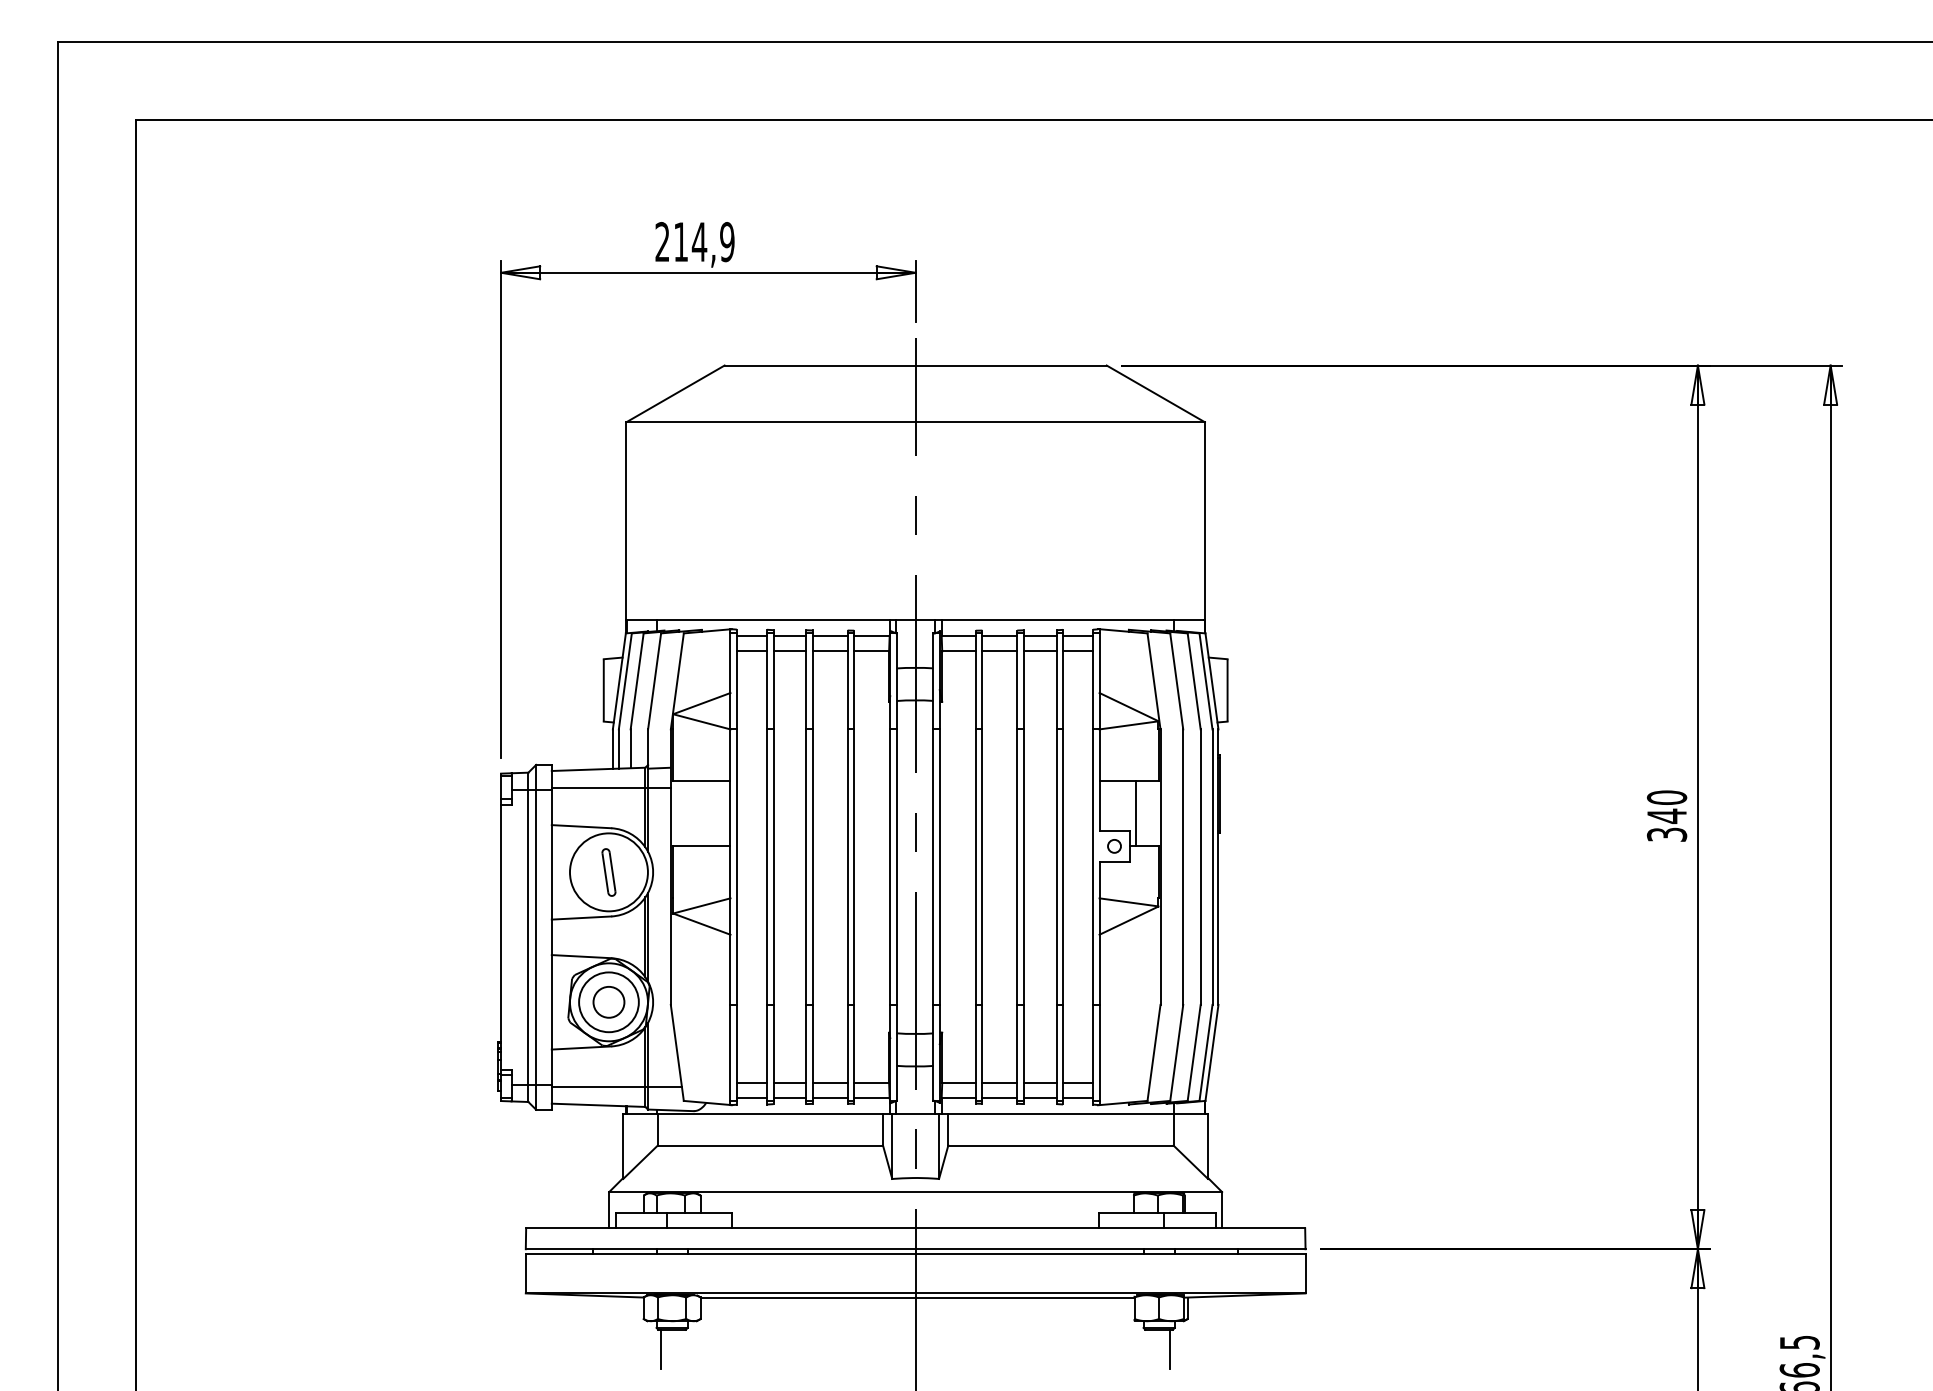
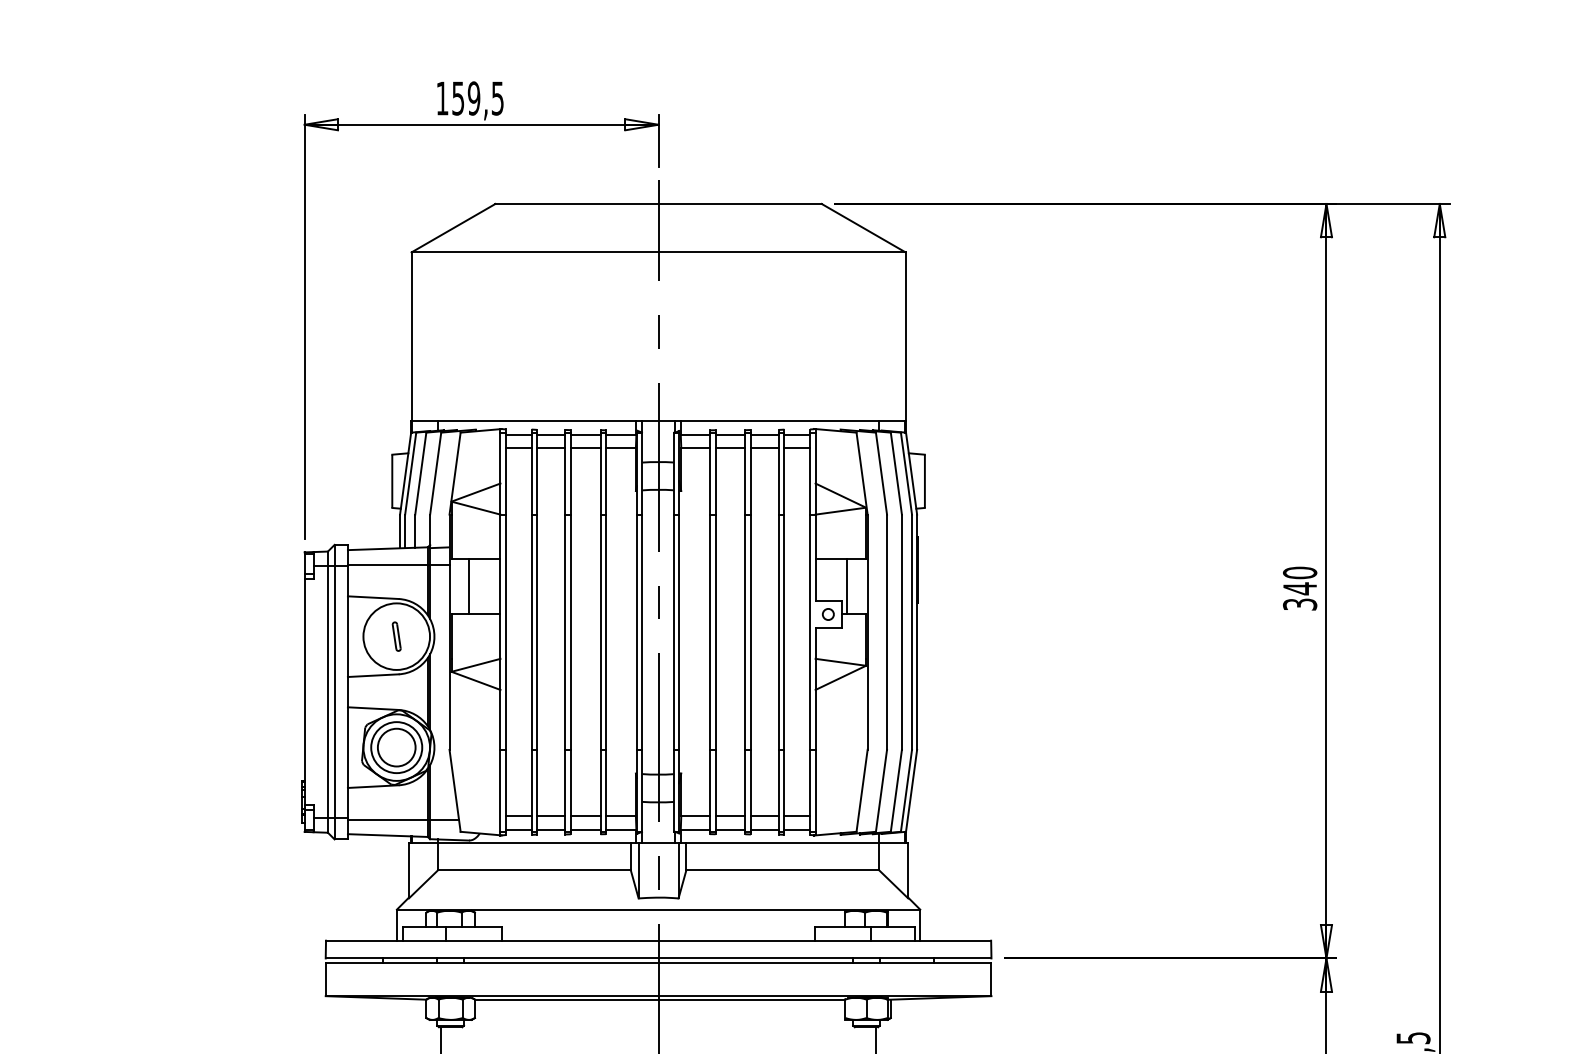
text: (694, 242) -> (469, 98), 214,9 -> 159,5
line: (694, 813) -> (469, 586), added
part: (608, 871) -> (396, 635), size x0.71
circle: (608, 1002) -> (396, 747), size x1.43

